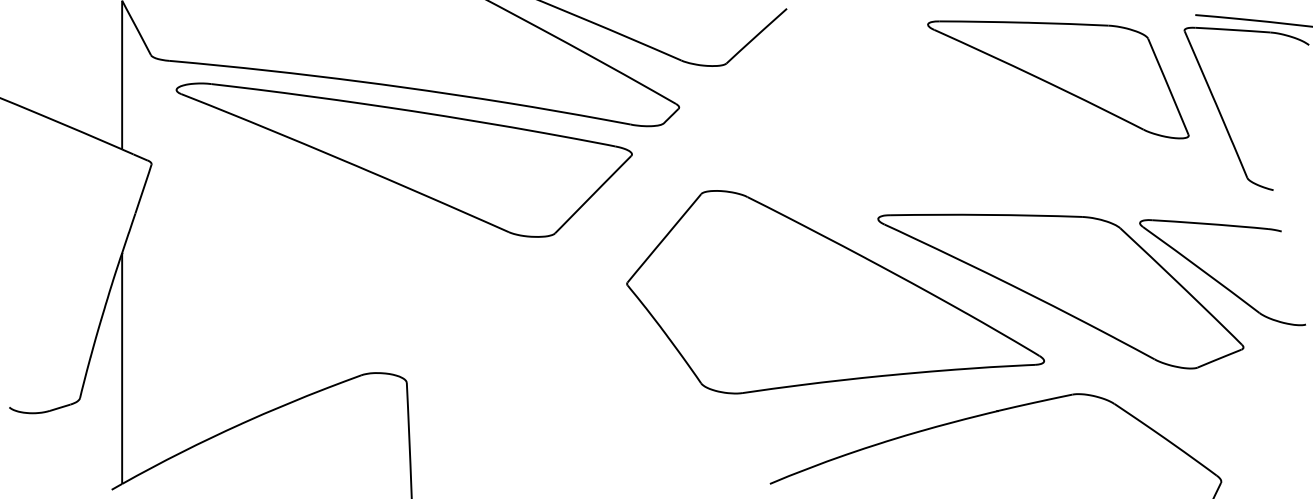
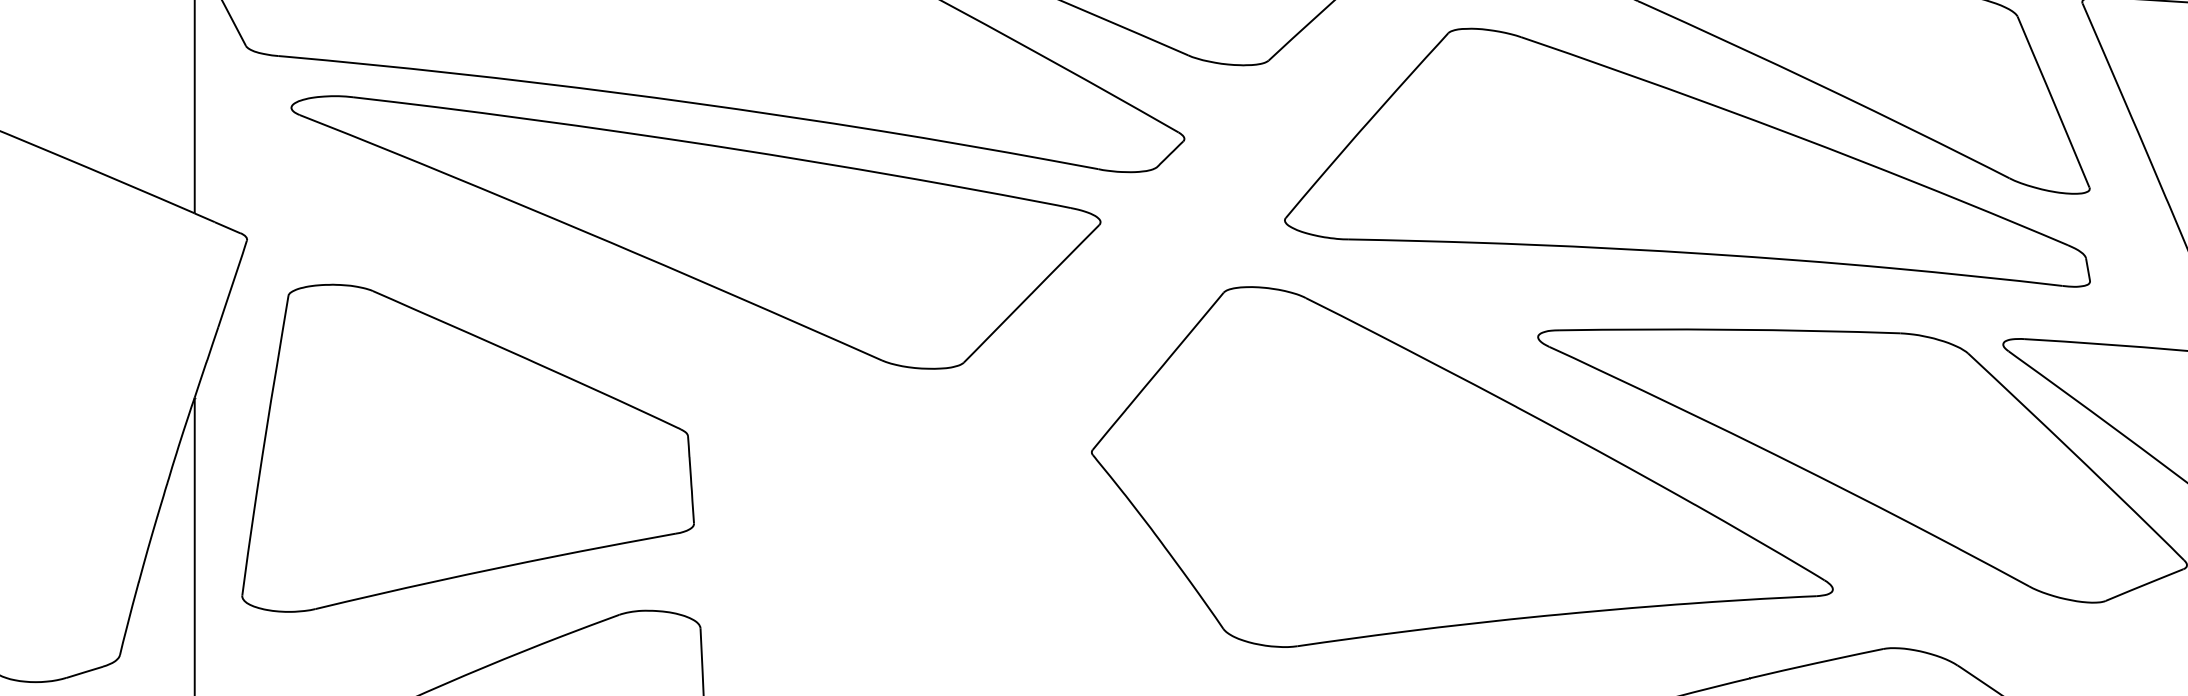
part: (961, 117) -> (1685, 156), added
part: (275, 281) -> (467, 448), added

